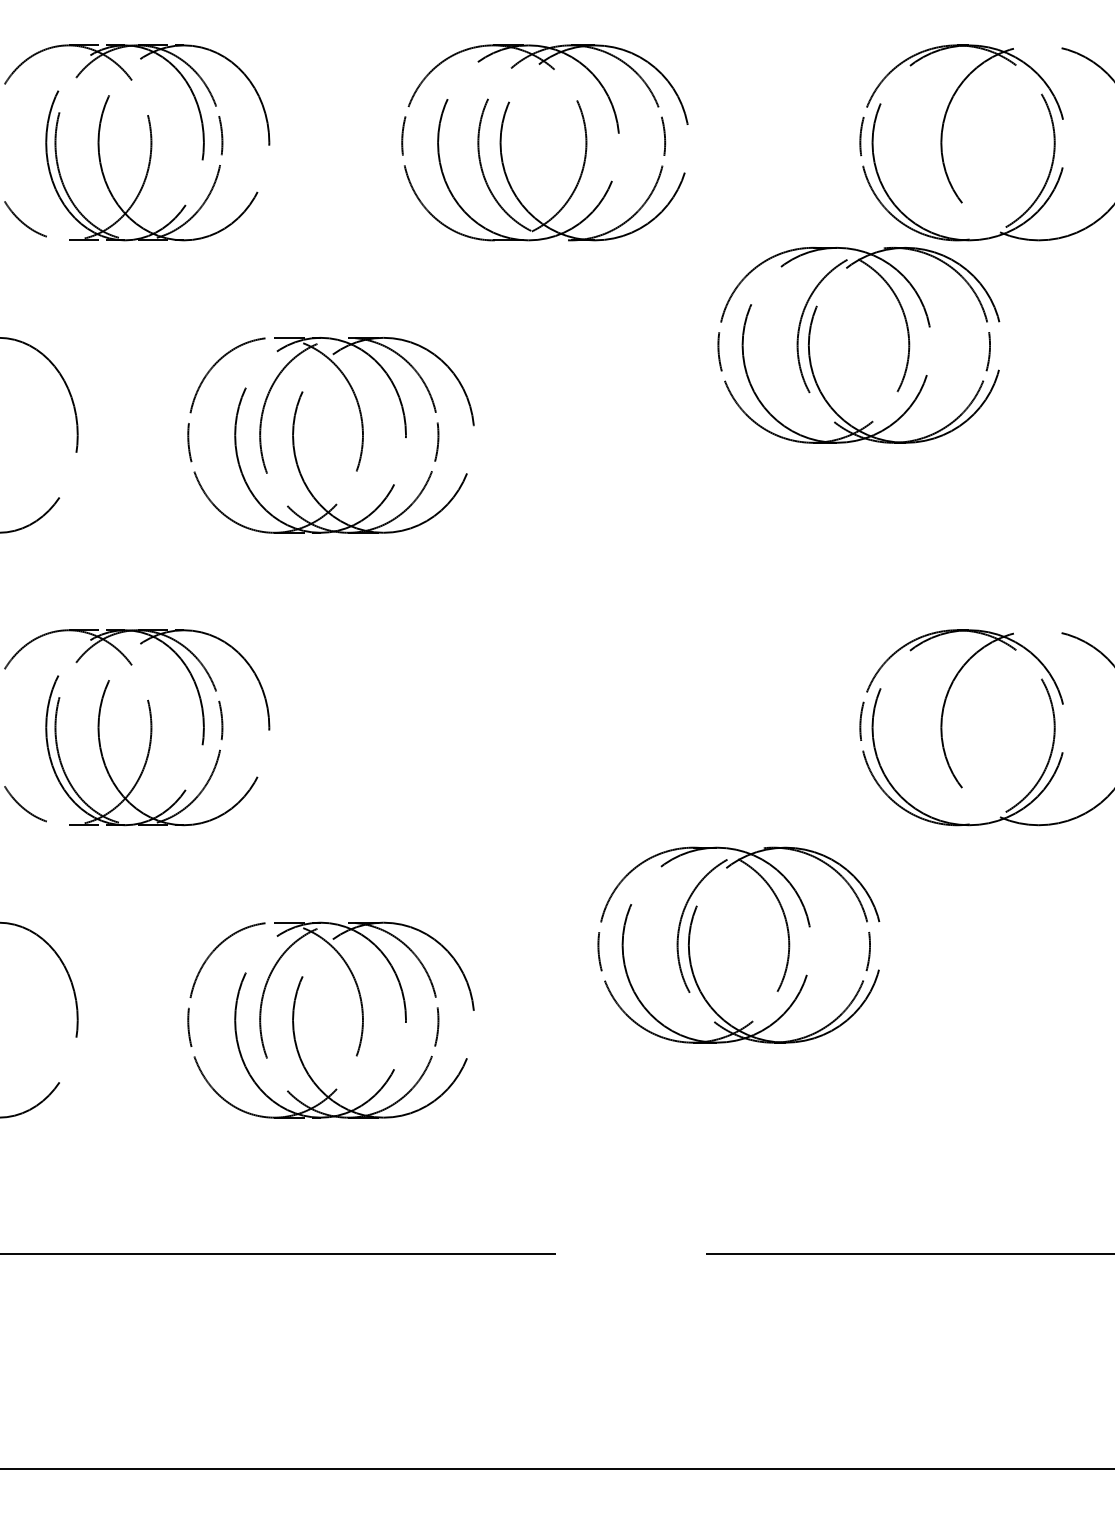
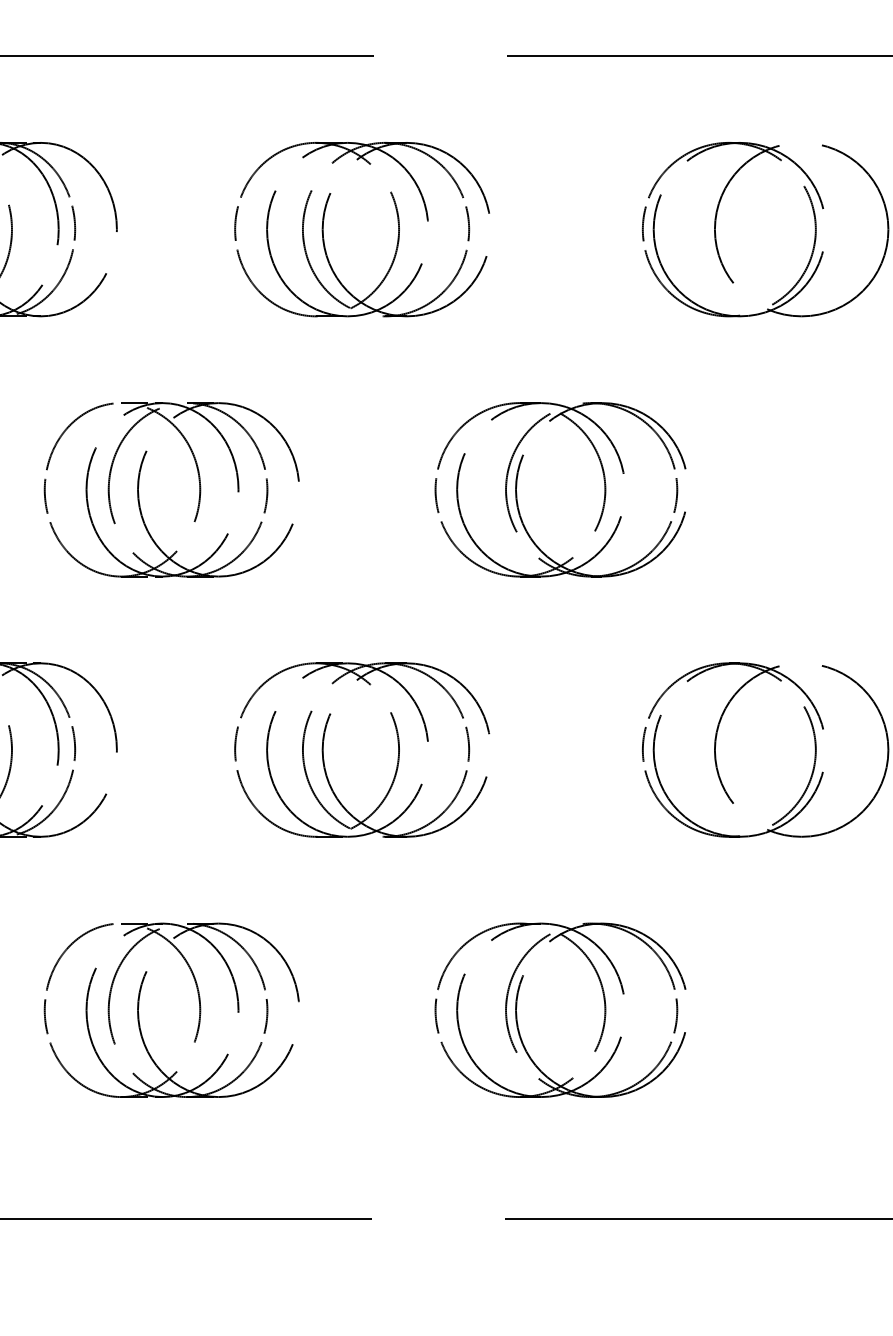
part: (810, 352) -> (517, 496), moved
part: (585, 727) -> (398, 749), added
part: (690, 937) -> (517, 1003), moved

